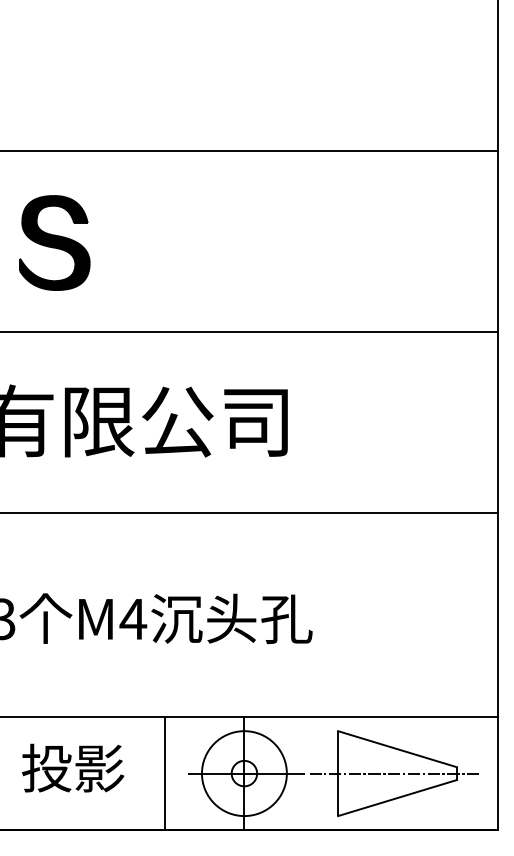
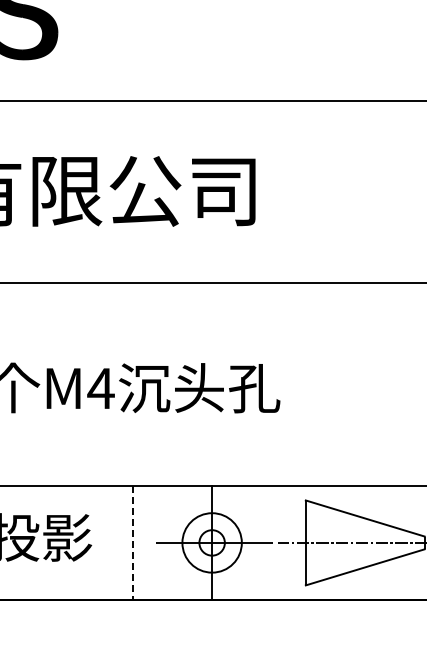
line: (164, 773) -> (132, 542), solid -> dashed
circle: (243, 773) -> (211, 542), size x0.7

